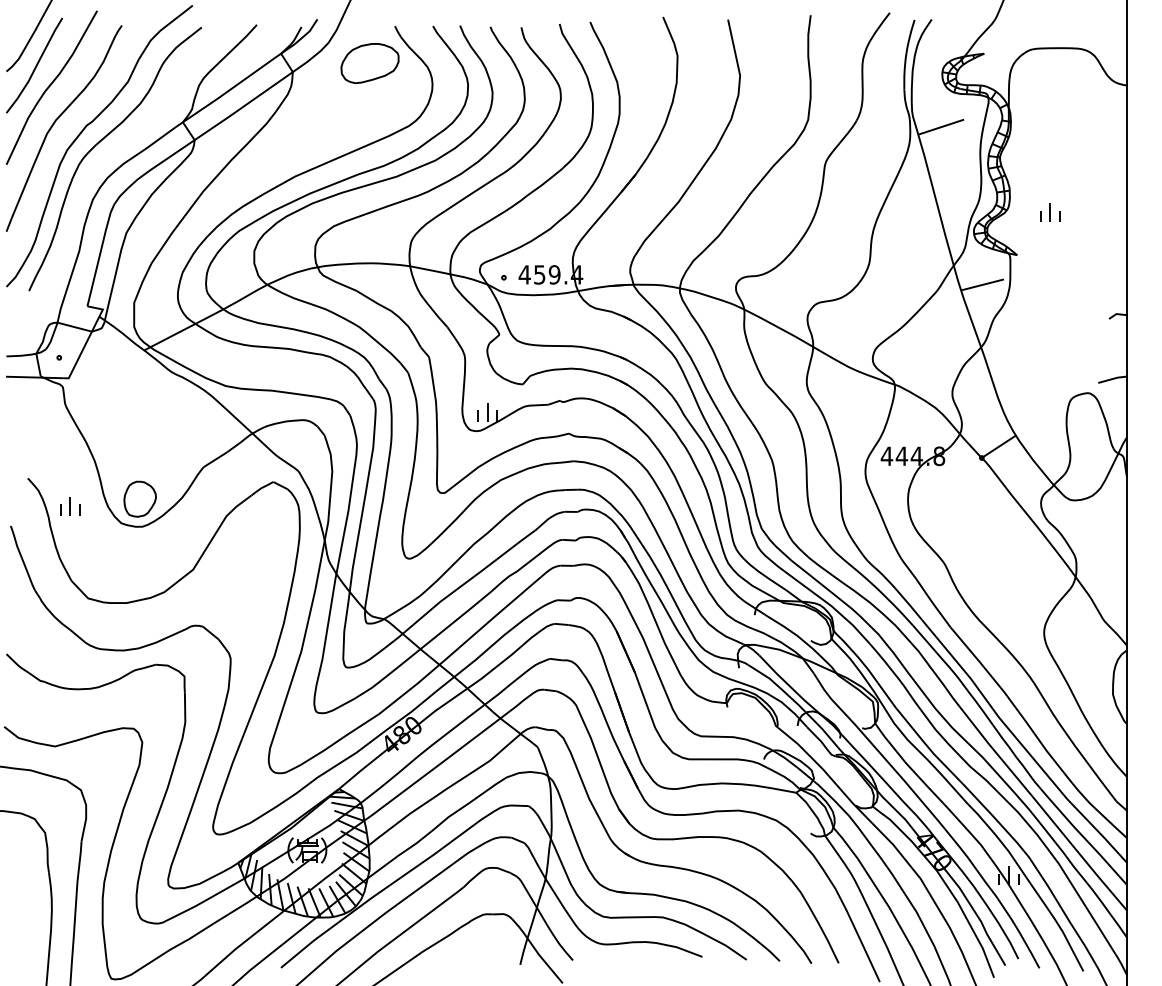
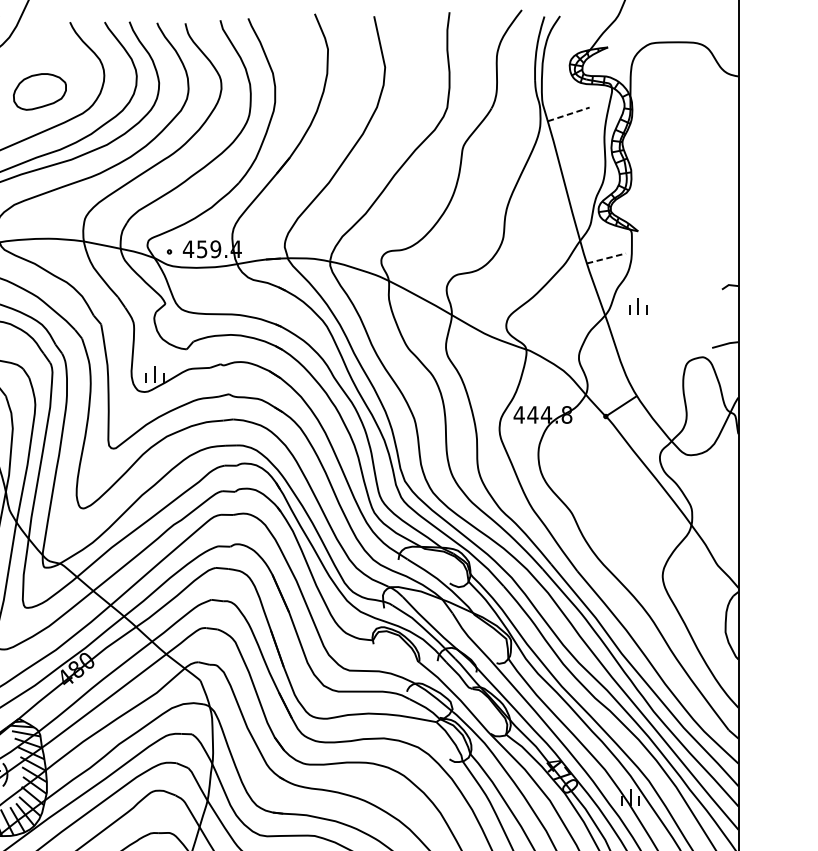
part: (369, 63) -> (39, 91), moved
line: (941, 127) -> (569, 114), solid -> dashed
part: (1050, 212) -> (638, 306), moved
line: (982, 284) -> (606, 258), solid -> dashed

